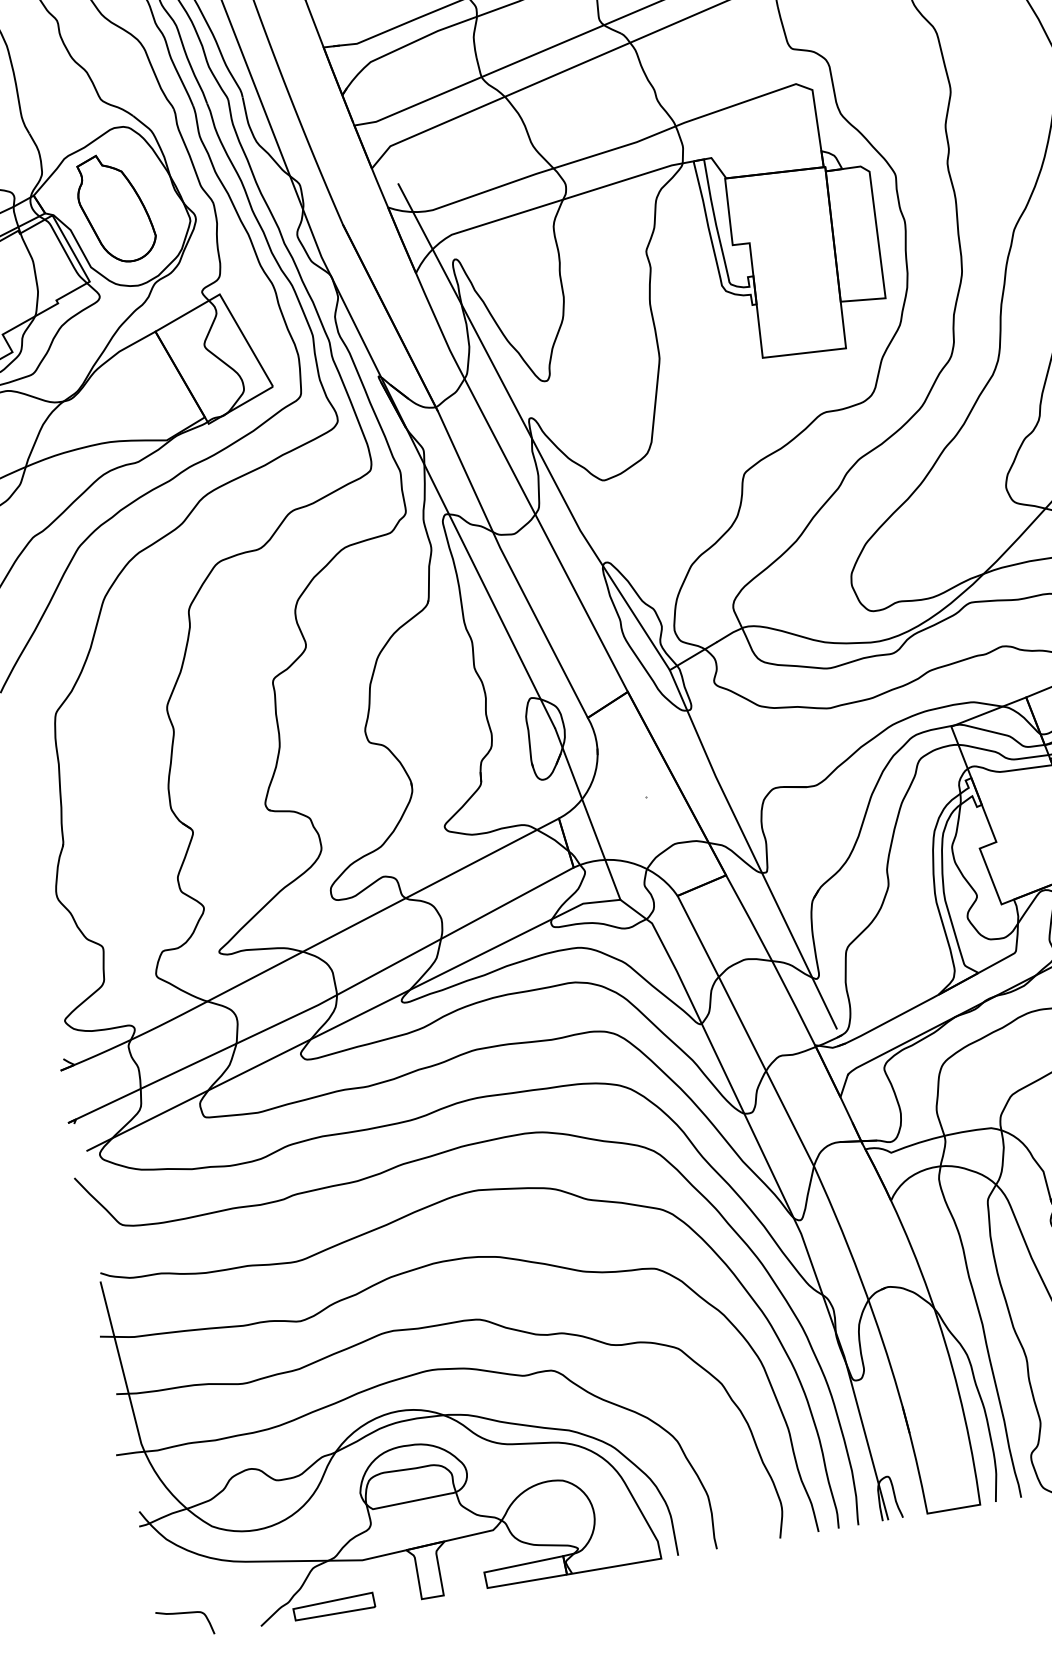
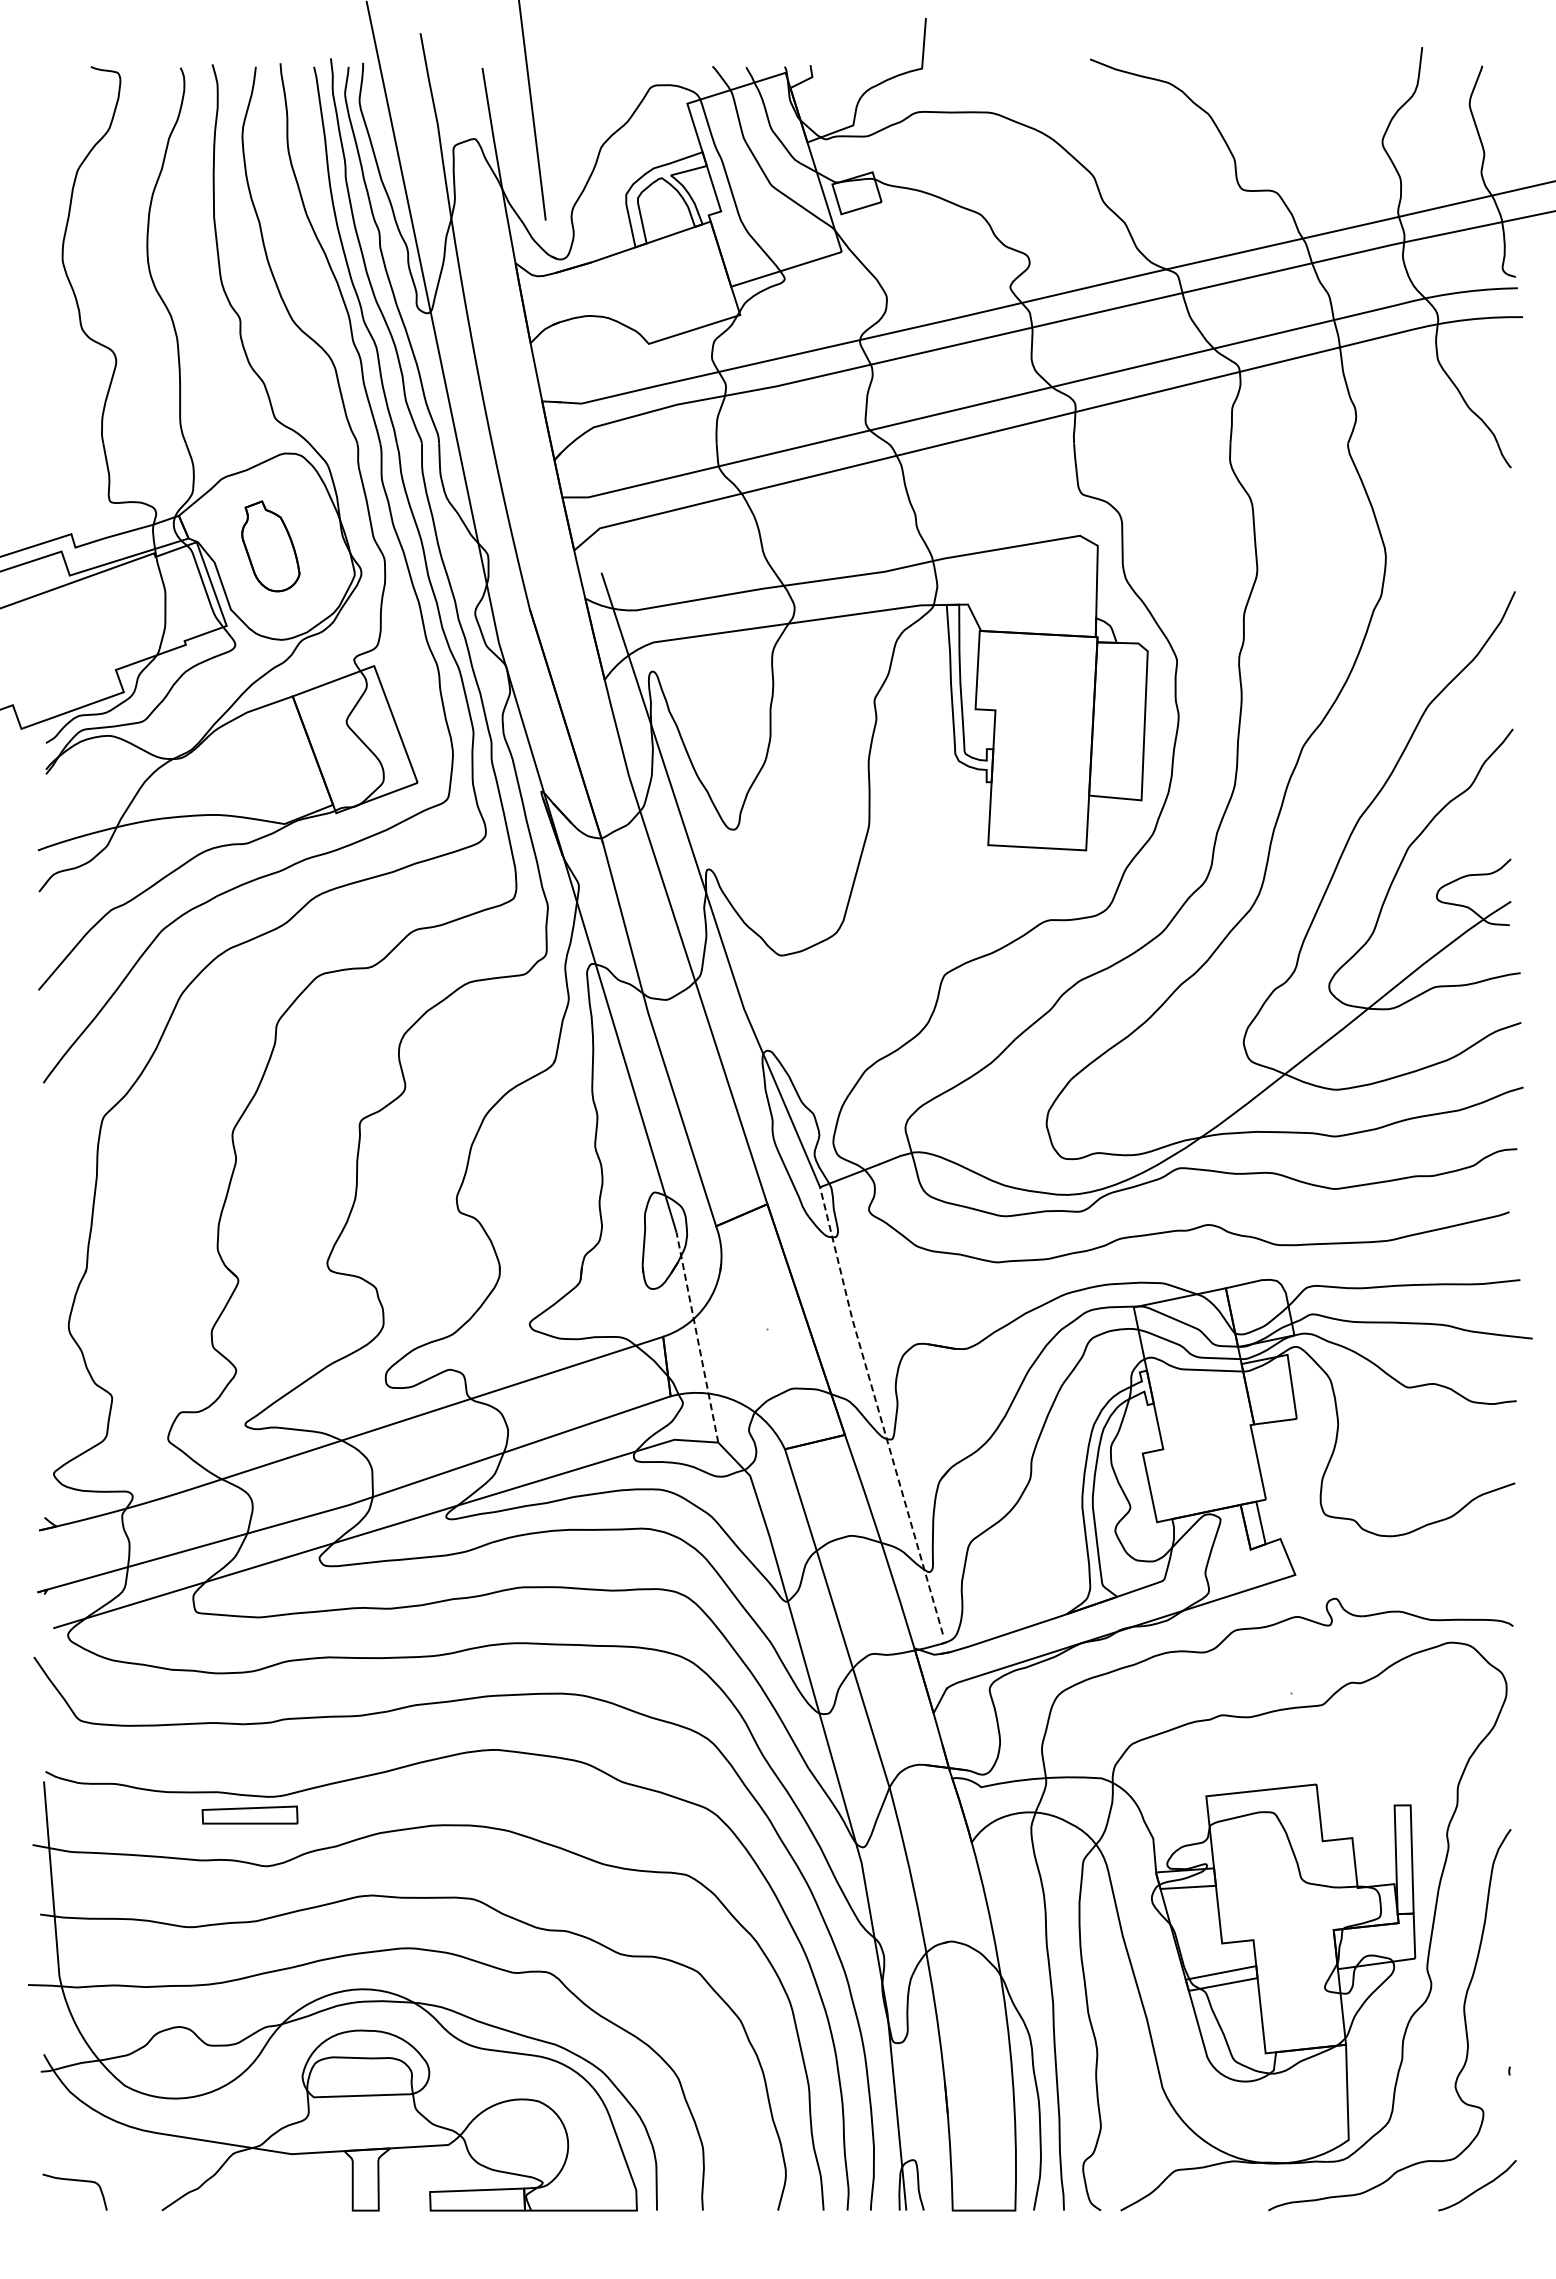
part: (115, 208) -> (270, 546), size x0.7
line: (587, 814) -> (697, 1337), solid -> dashed
line: (751, 850) -> (878, 1411), solid -> dashed
part: (333, 1606) -> (249, 1814), moved

